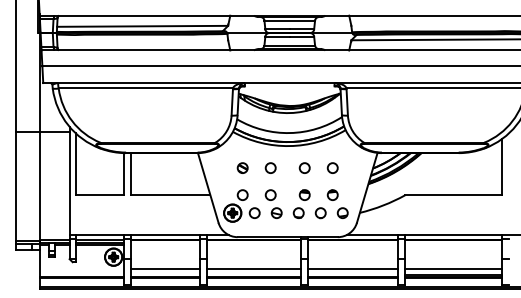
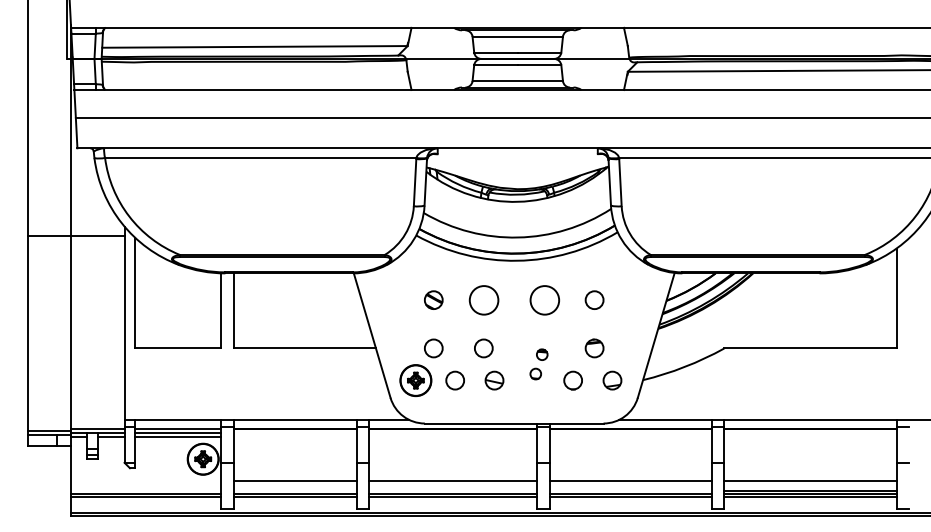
circle: (270, 167) -> (483, 299), size x1.6
circle: (304, 167) -> (544, 299), size x1.6
part: (301, 203) -> (538, 363), size x0.6

